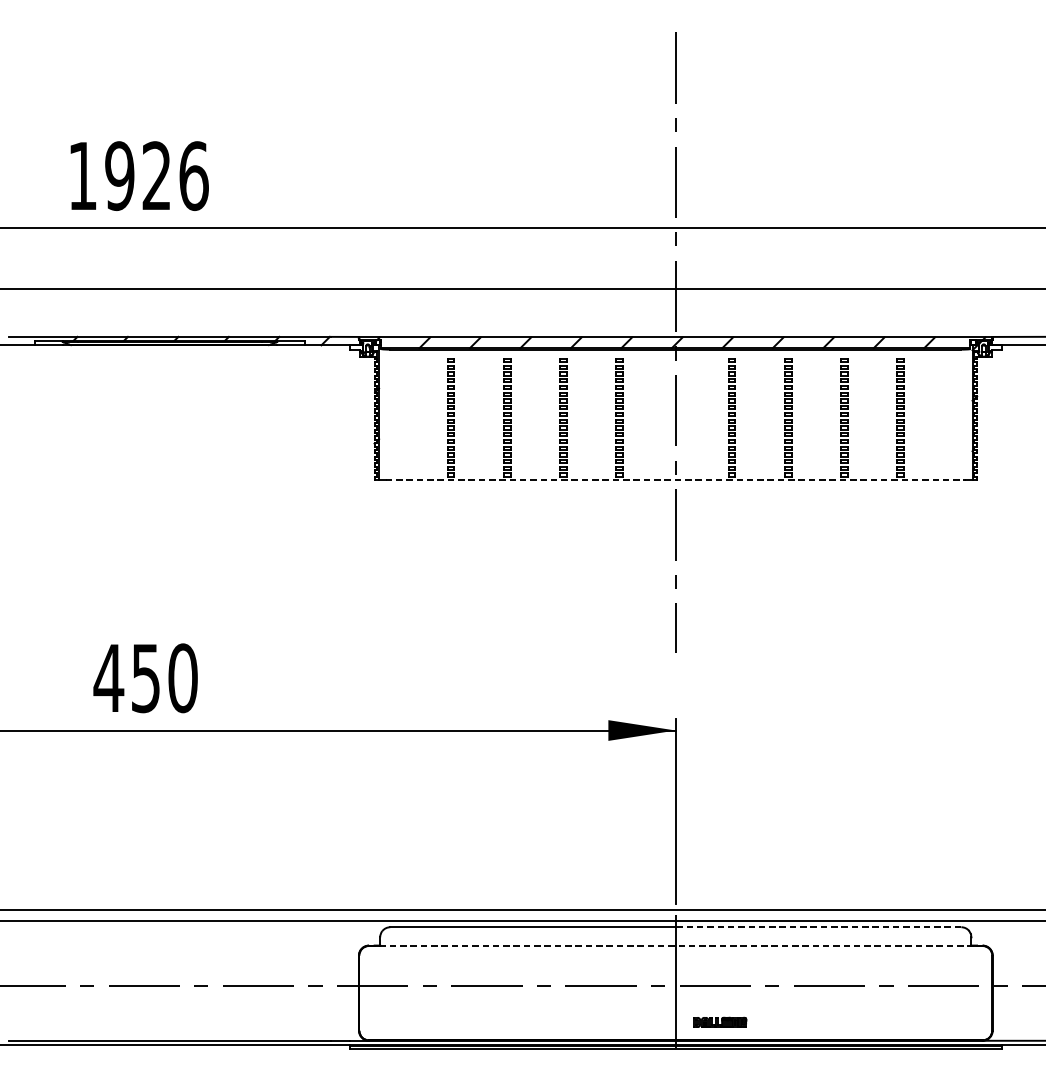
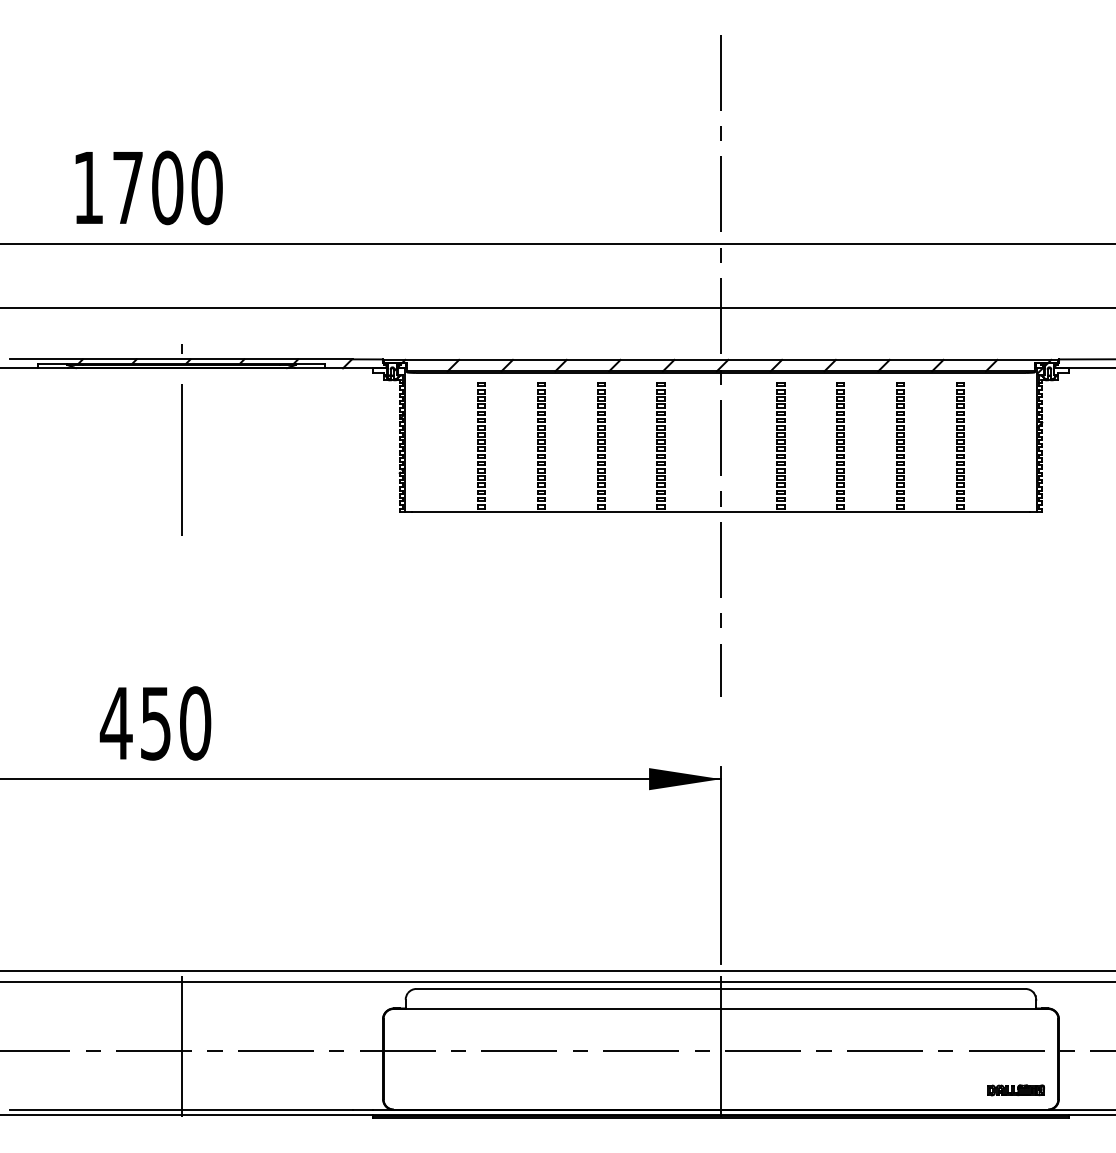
text: (156, 175) -> (167, 187), 1926 -> 1700
line: (169, 412) -> (181, 440), added
line: (676, 480) -> (721, 512), dashed -> solid
line: (817, 926) -> (872, 988), dashed -> solid
line: (676, 945) -> (721, 1008), dashed -> solid
line: (169, 981) -> (181, 1046), added
part: (719, 1022) -> (1015, 1090), moved

